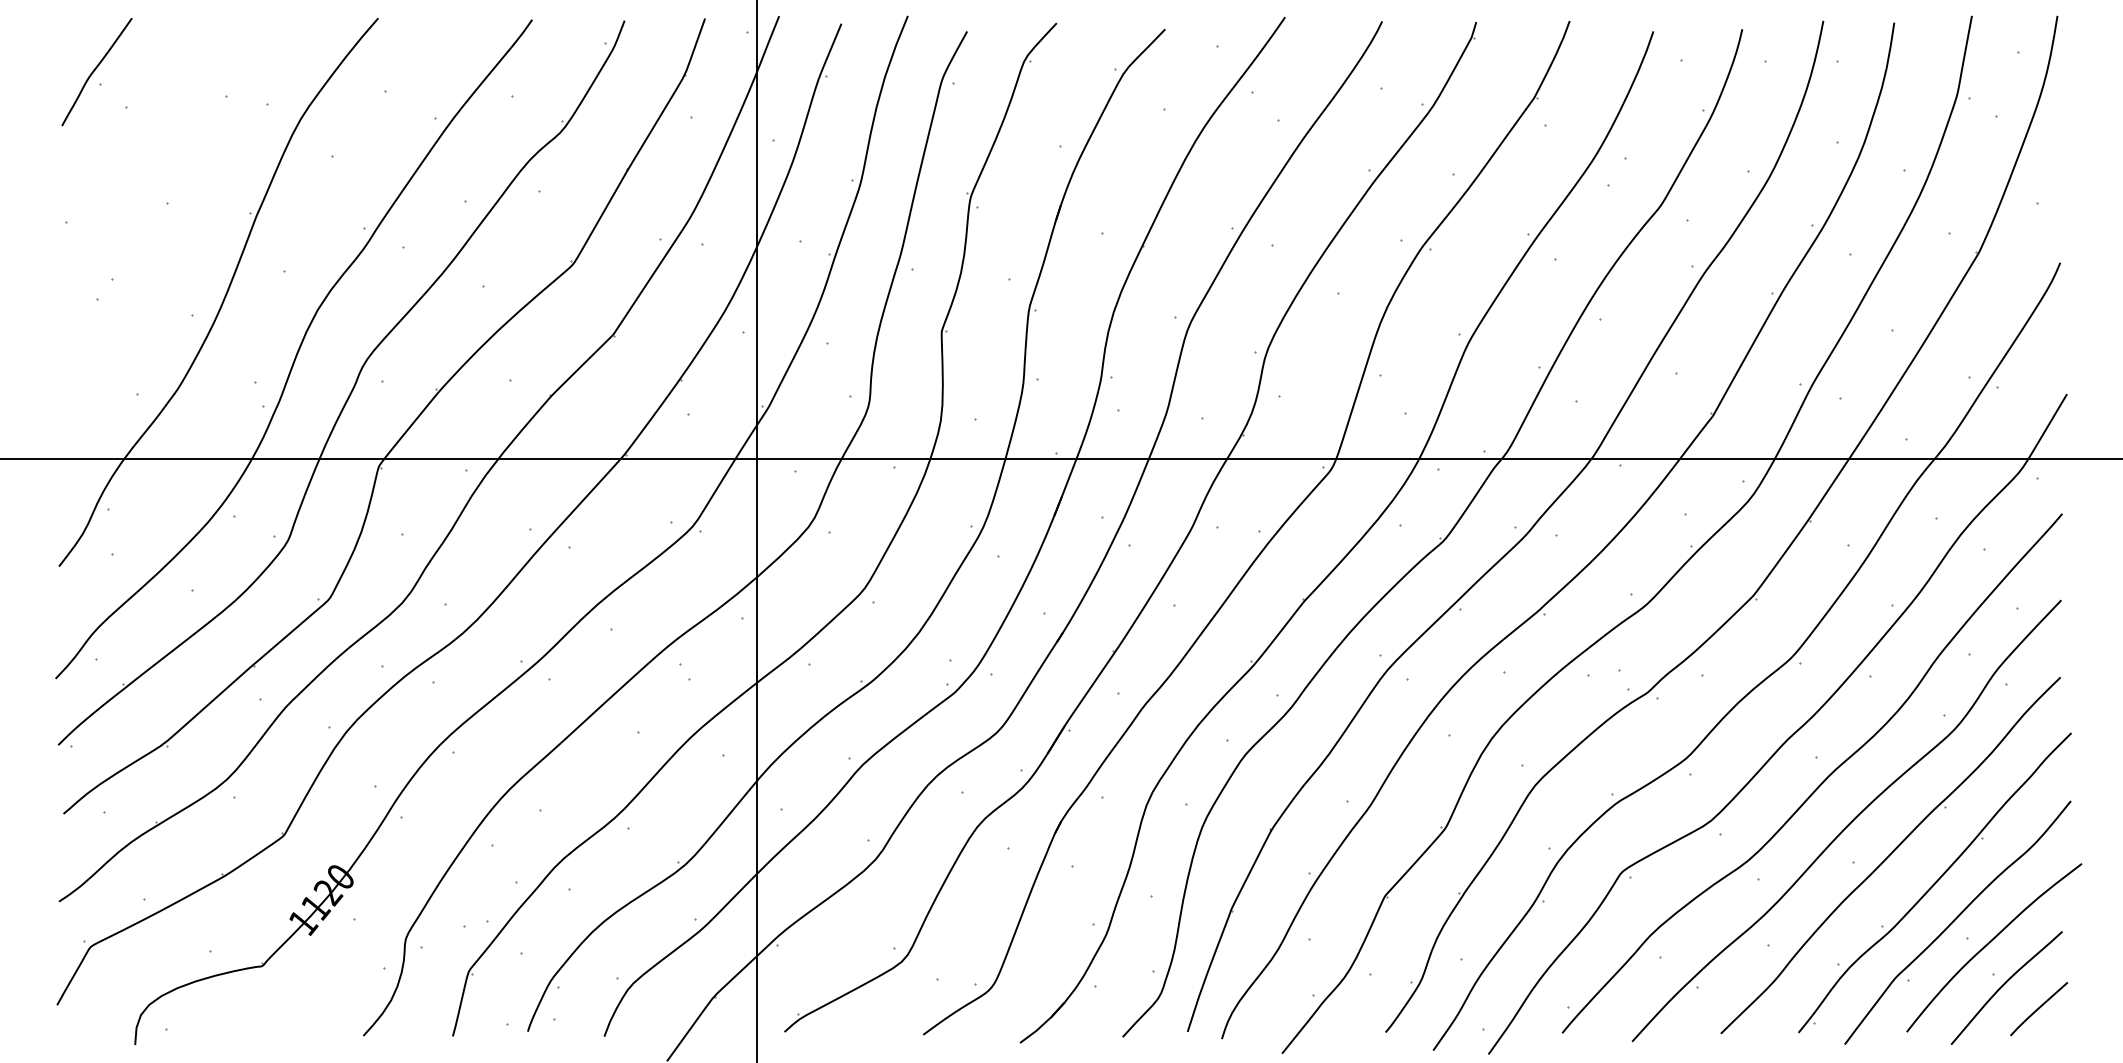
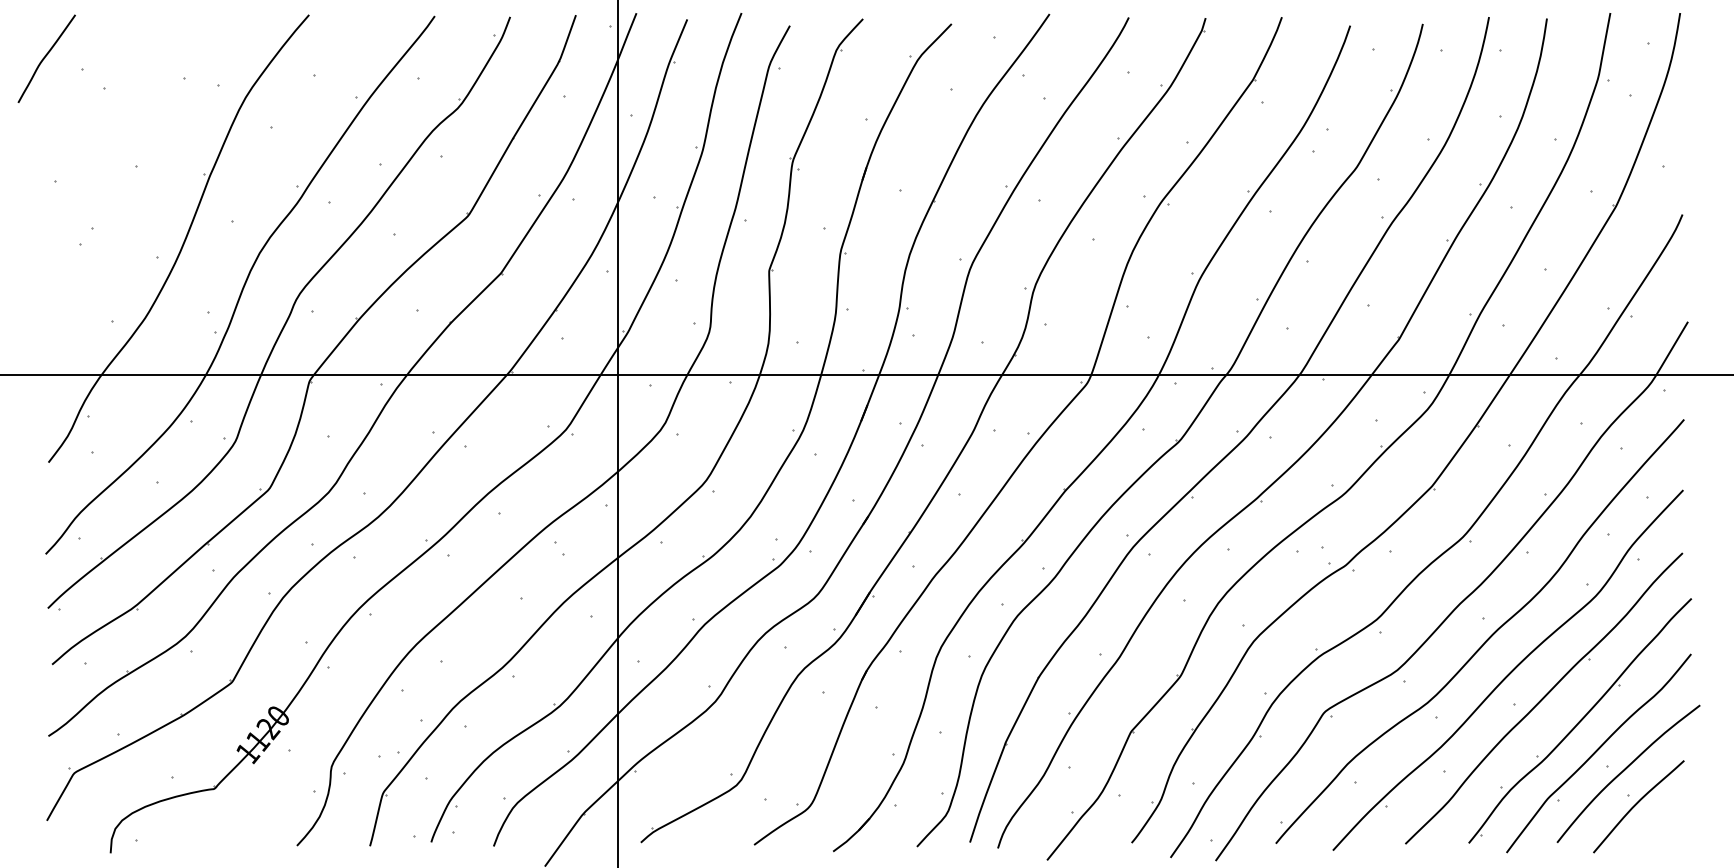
curve: (95, 70) -> (45, 57), moved
line: (2039, 1008) -> (1665, 823), removed

